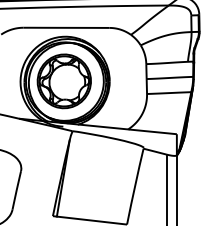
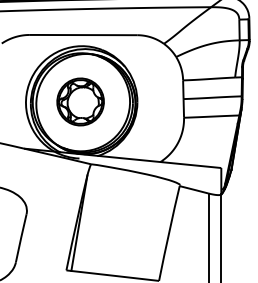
part: (64, 80) -> (80, 101), size x0.7

